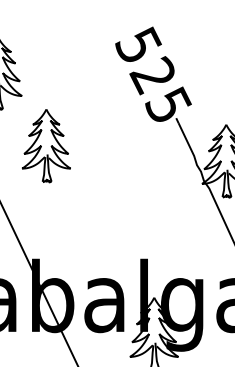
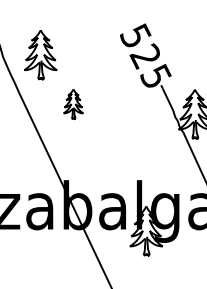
part: (46, 146) -> (73, 104), size x0.6

